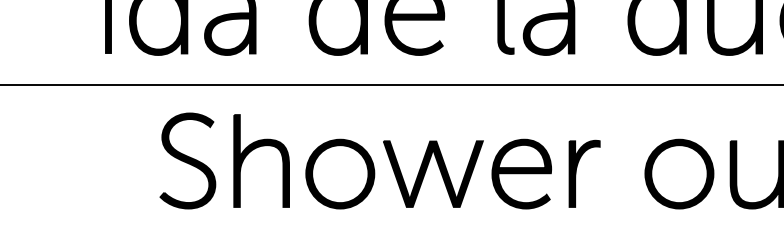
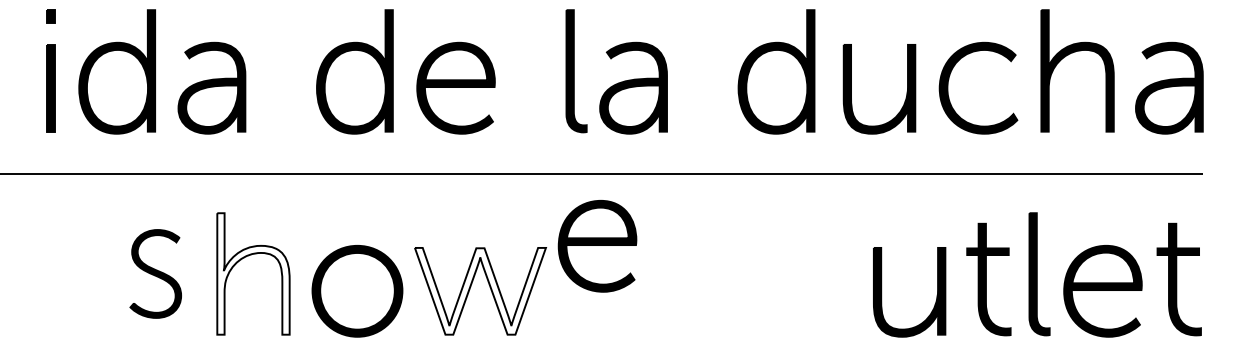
part: (187, 160) -> (155, 273), size x0.7
fill: (261, 160) -> (253, 273), removed
fill: (432, 173) -> (479, 290), removed
part: (576, 173) -> (669, 290), removed
part: (521, 174) -> (597, 246), moved
part: (679, 174) -> (805, 291), removed

